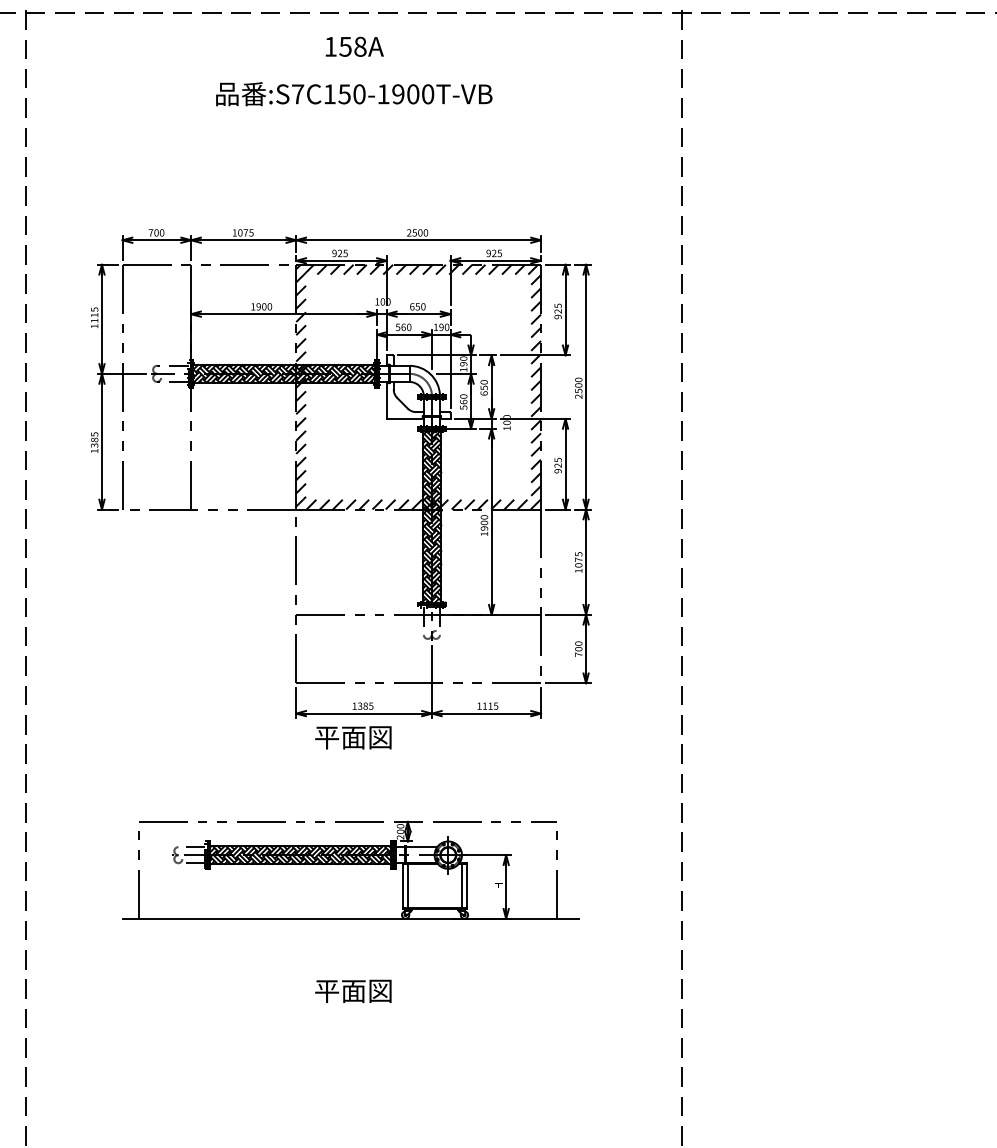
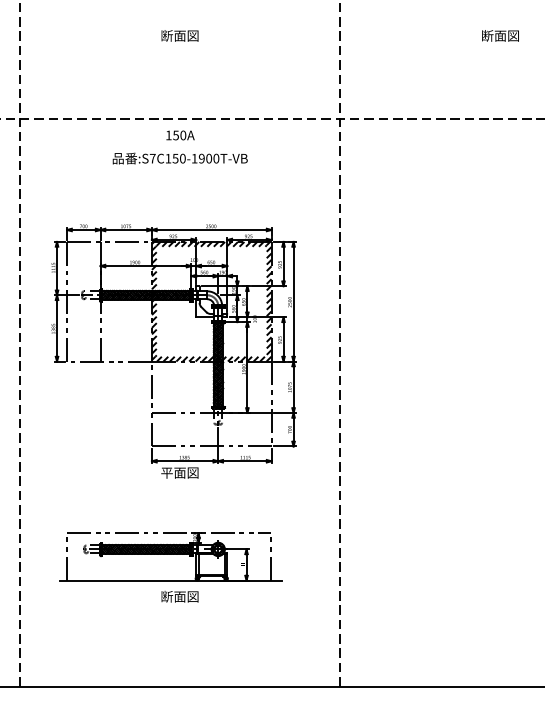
text: (360, 46) -> (183, 135), 158A -> 150A
part: (350, 869) -> (170, 556), moved
text: (328, 990) -> (167, 596), 平面図 -> 断面図

